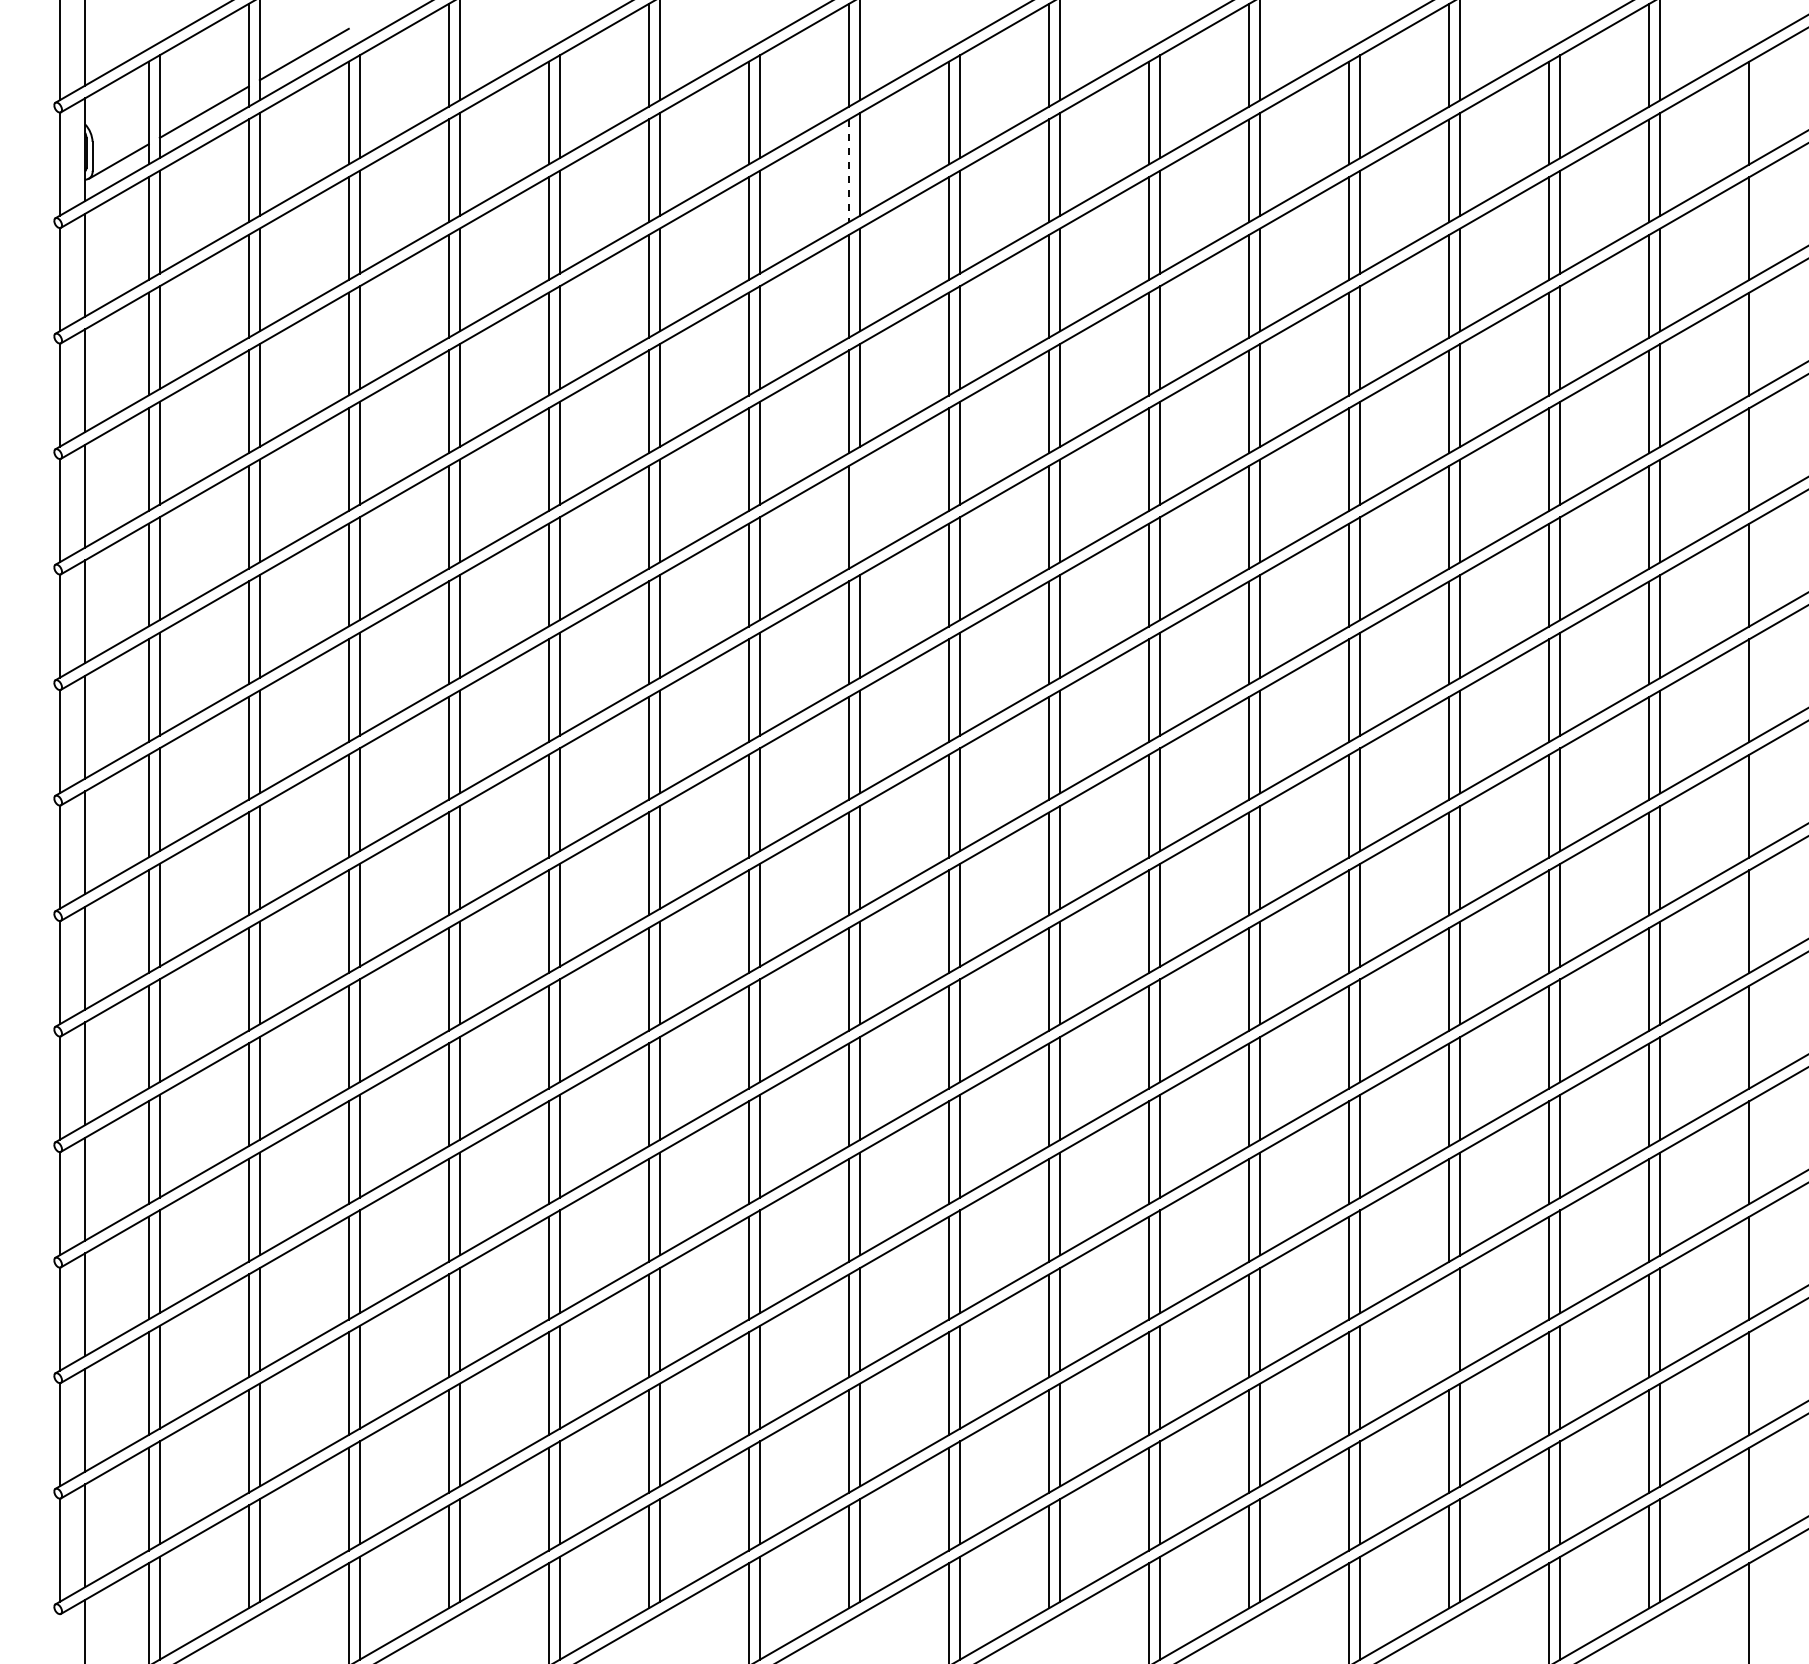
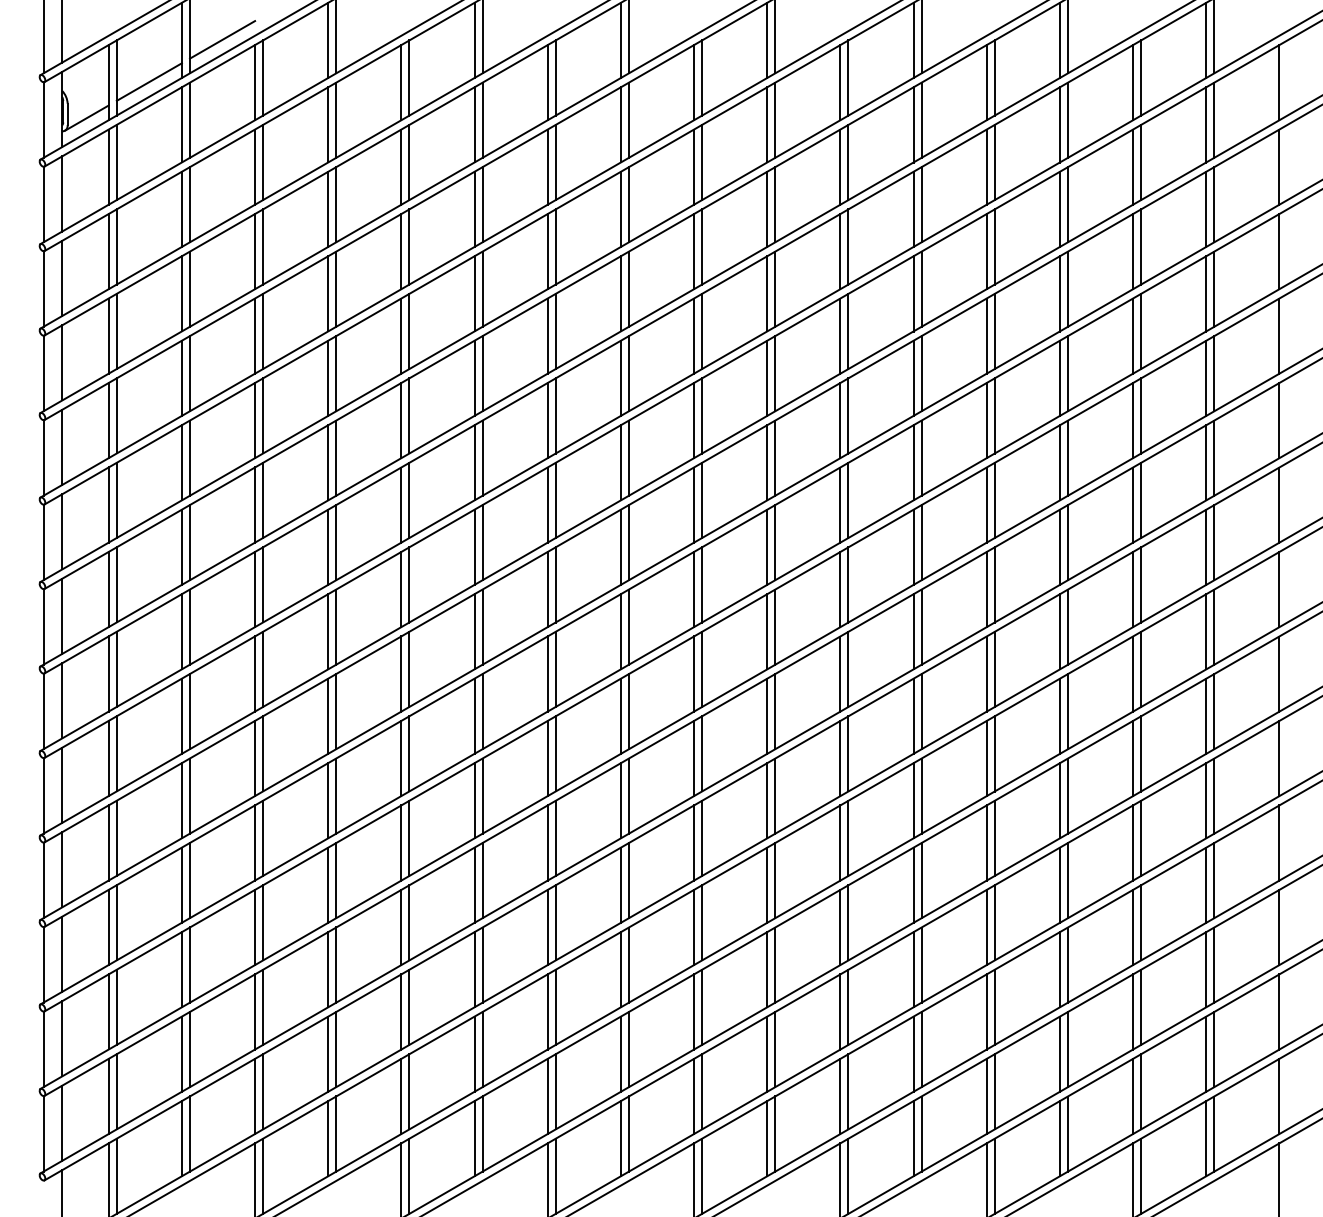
line: (848, 171) -> (620, 125), dashed -> solid
line: (860, 510) -> (629, 373), added
line: (1449, 1325) -> (1060, 969), added

